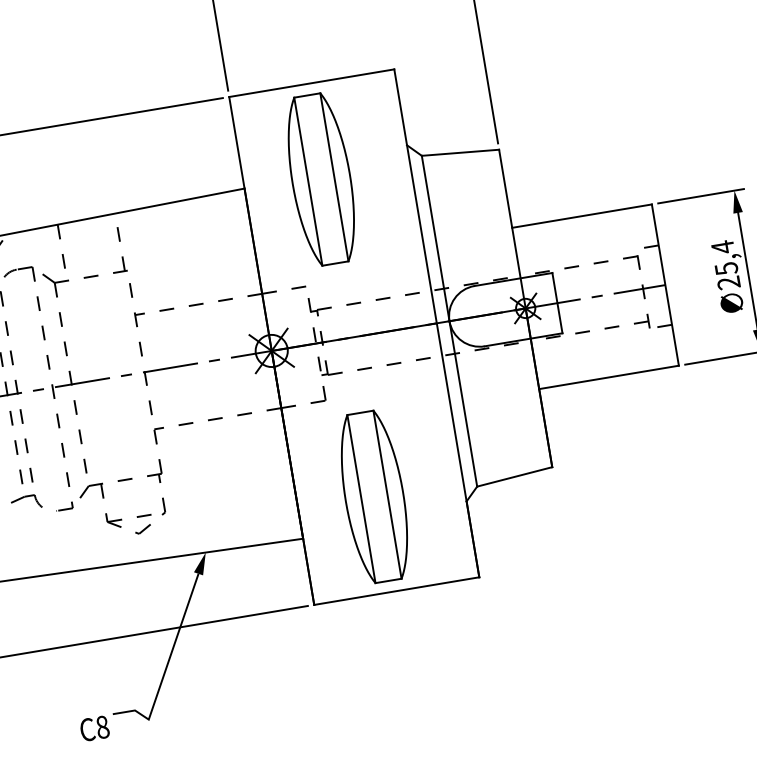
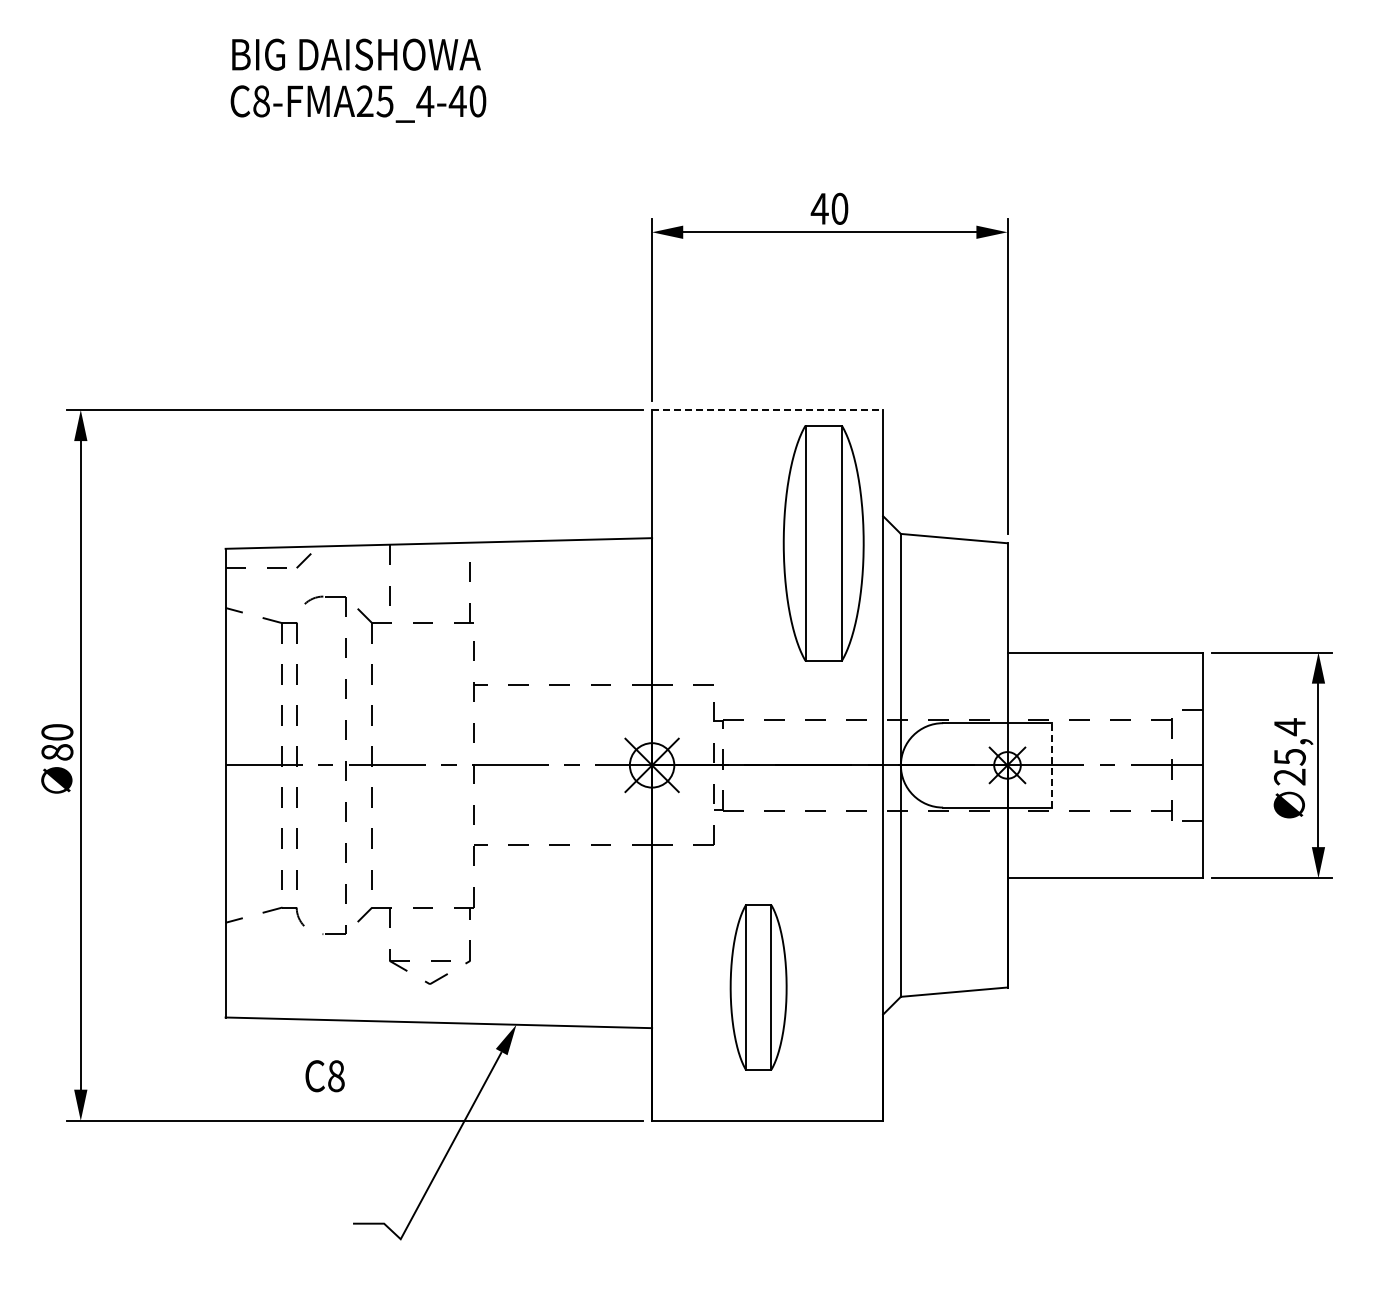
line: (311, 82) -> (767, 409), solid -> dashed
part: (321, 179) -> (823, 543), moved
line: (557, 302) -> (1051, 764), solid -> dashed
part: (374, 496) -> (758, 987), size x0.7
text: (94, 728) -> (324, 1076), moved

